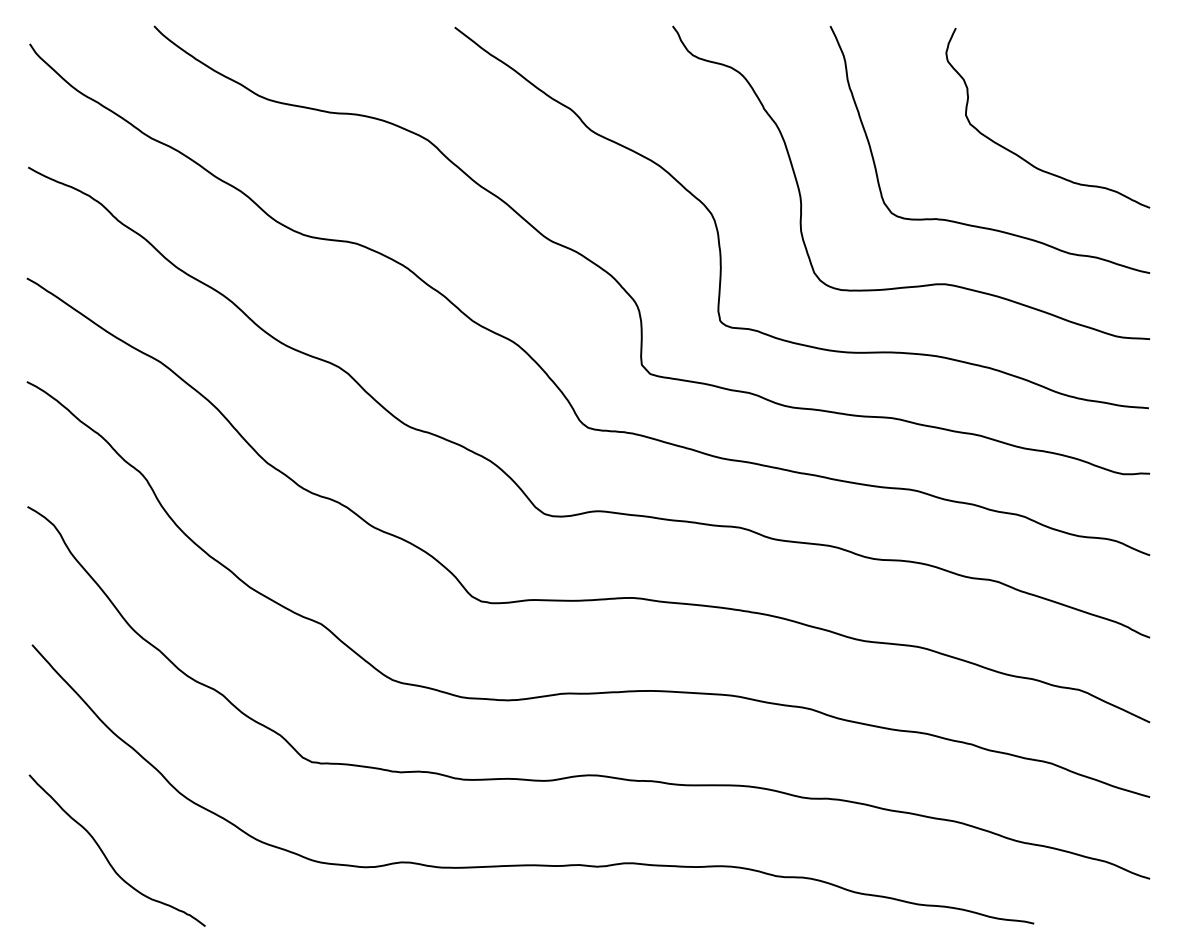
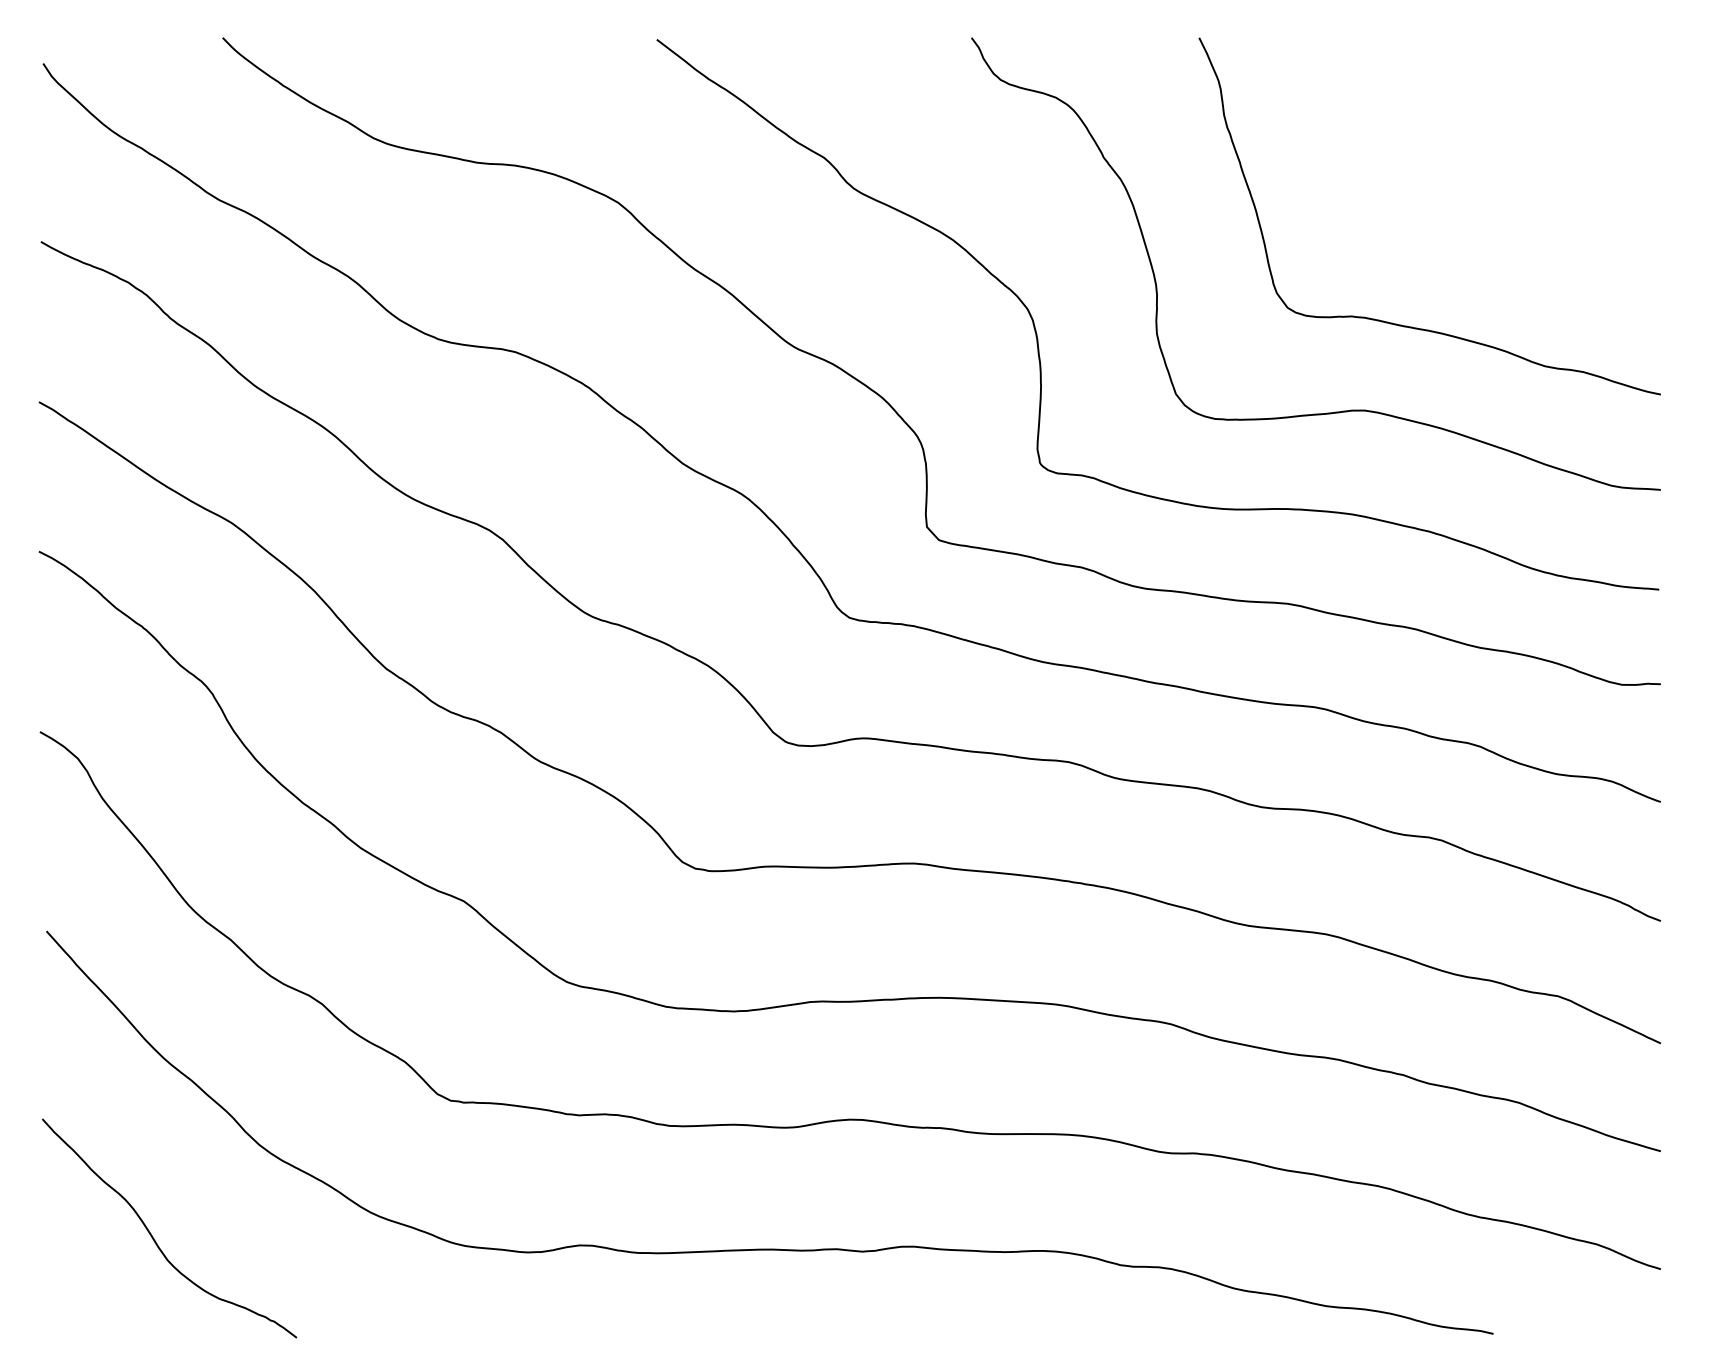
curve: (1022, 157) -> (1476, 227), removed

